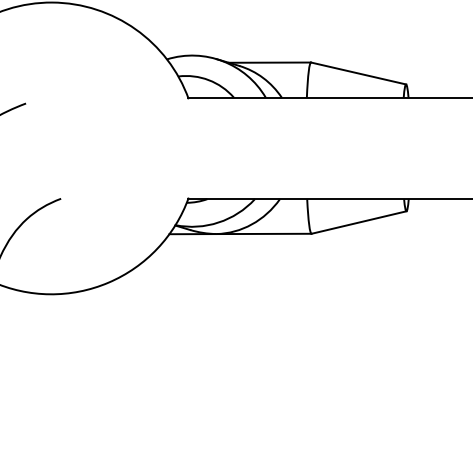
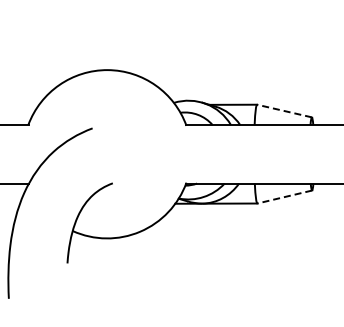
line: (358, 72) -> (284, 110), solid -> dashed
line: (358, 223) -> (284, 197), solid -> dashed

